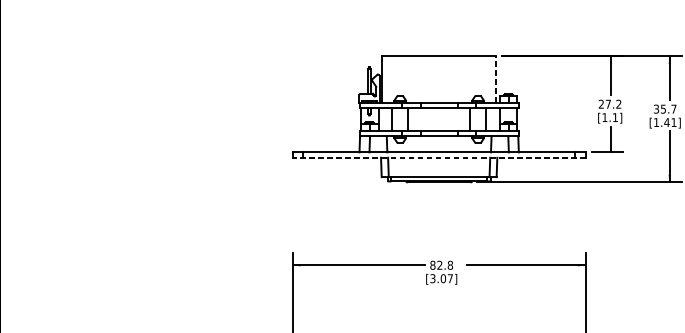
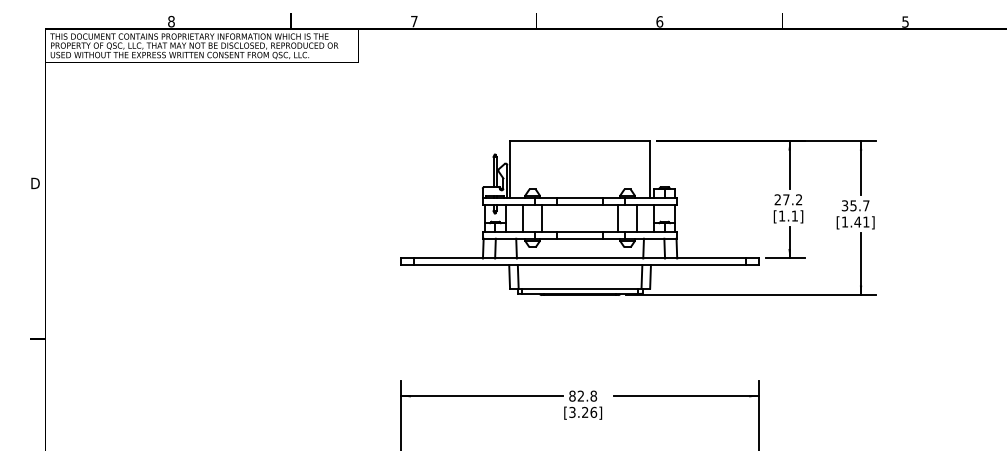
line: (496, 79) -> (649, 169), dashed -> solid
line: (439, 158) -> (580, 265), dashed -> solid
text: (446, 277) -> (589, 411), [3.07] -> [3.26]

